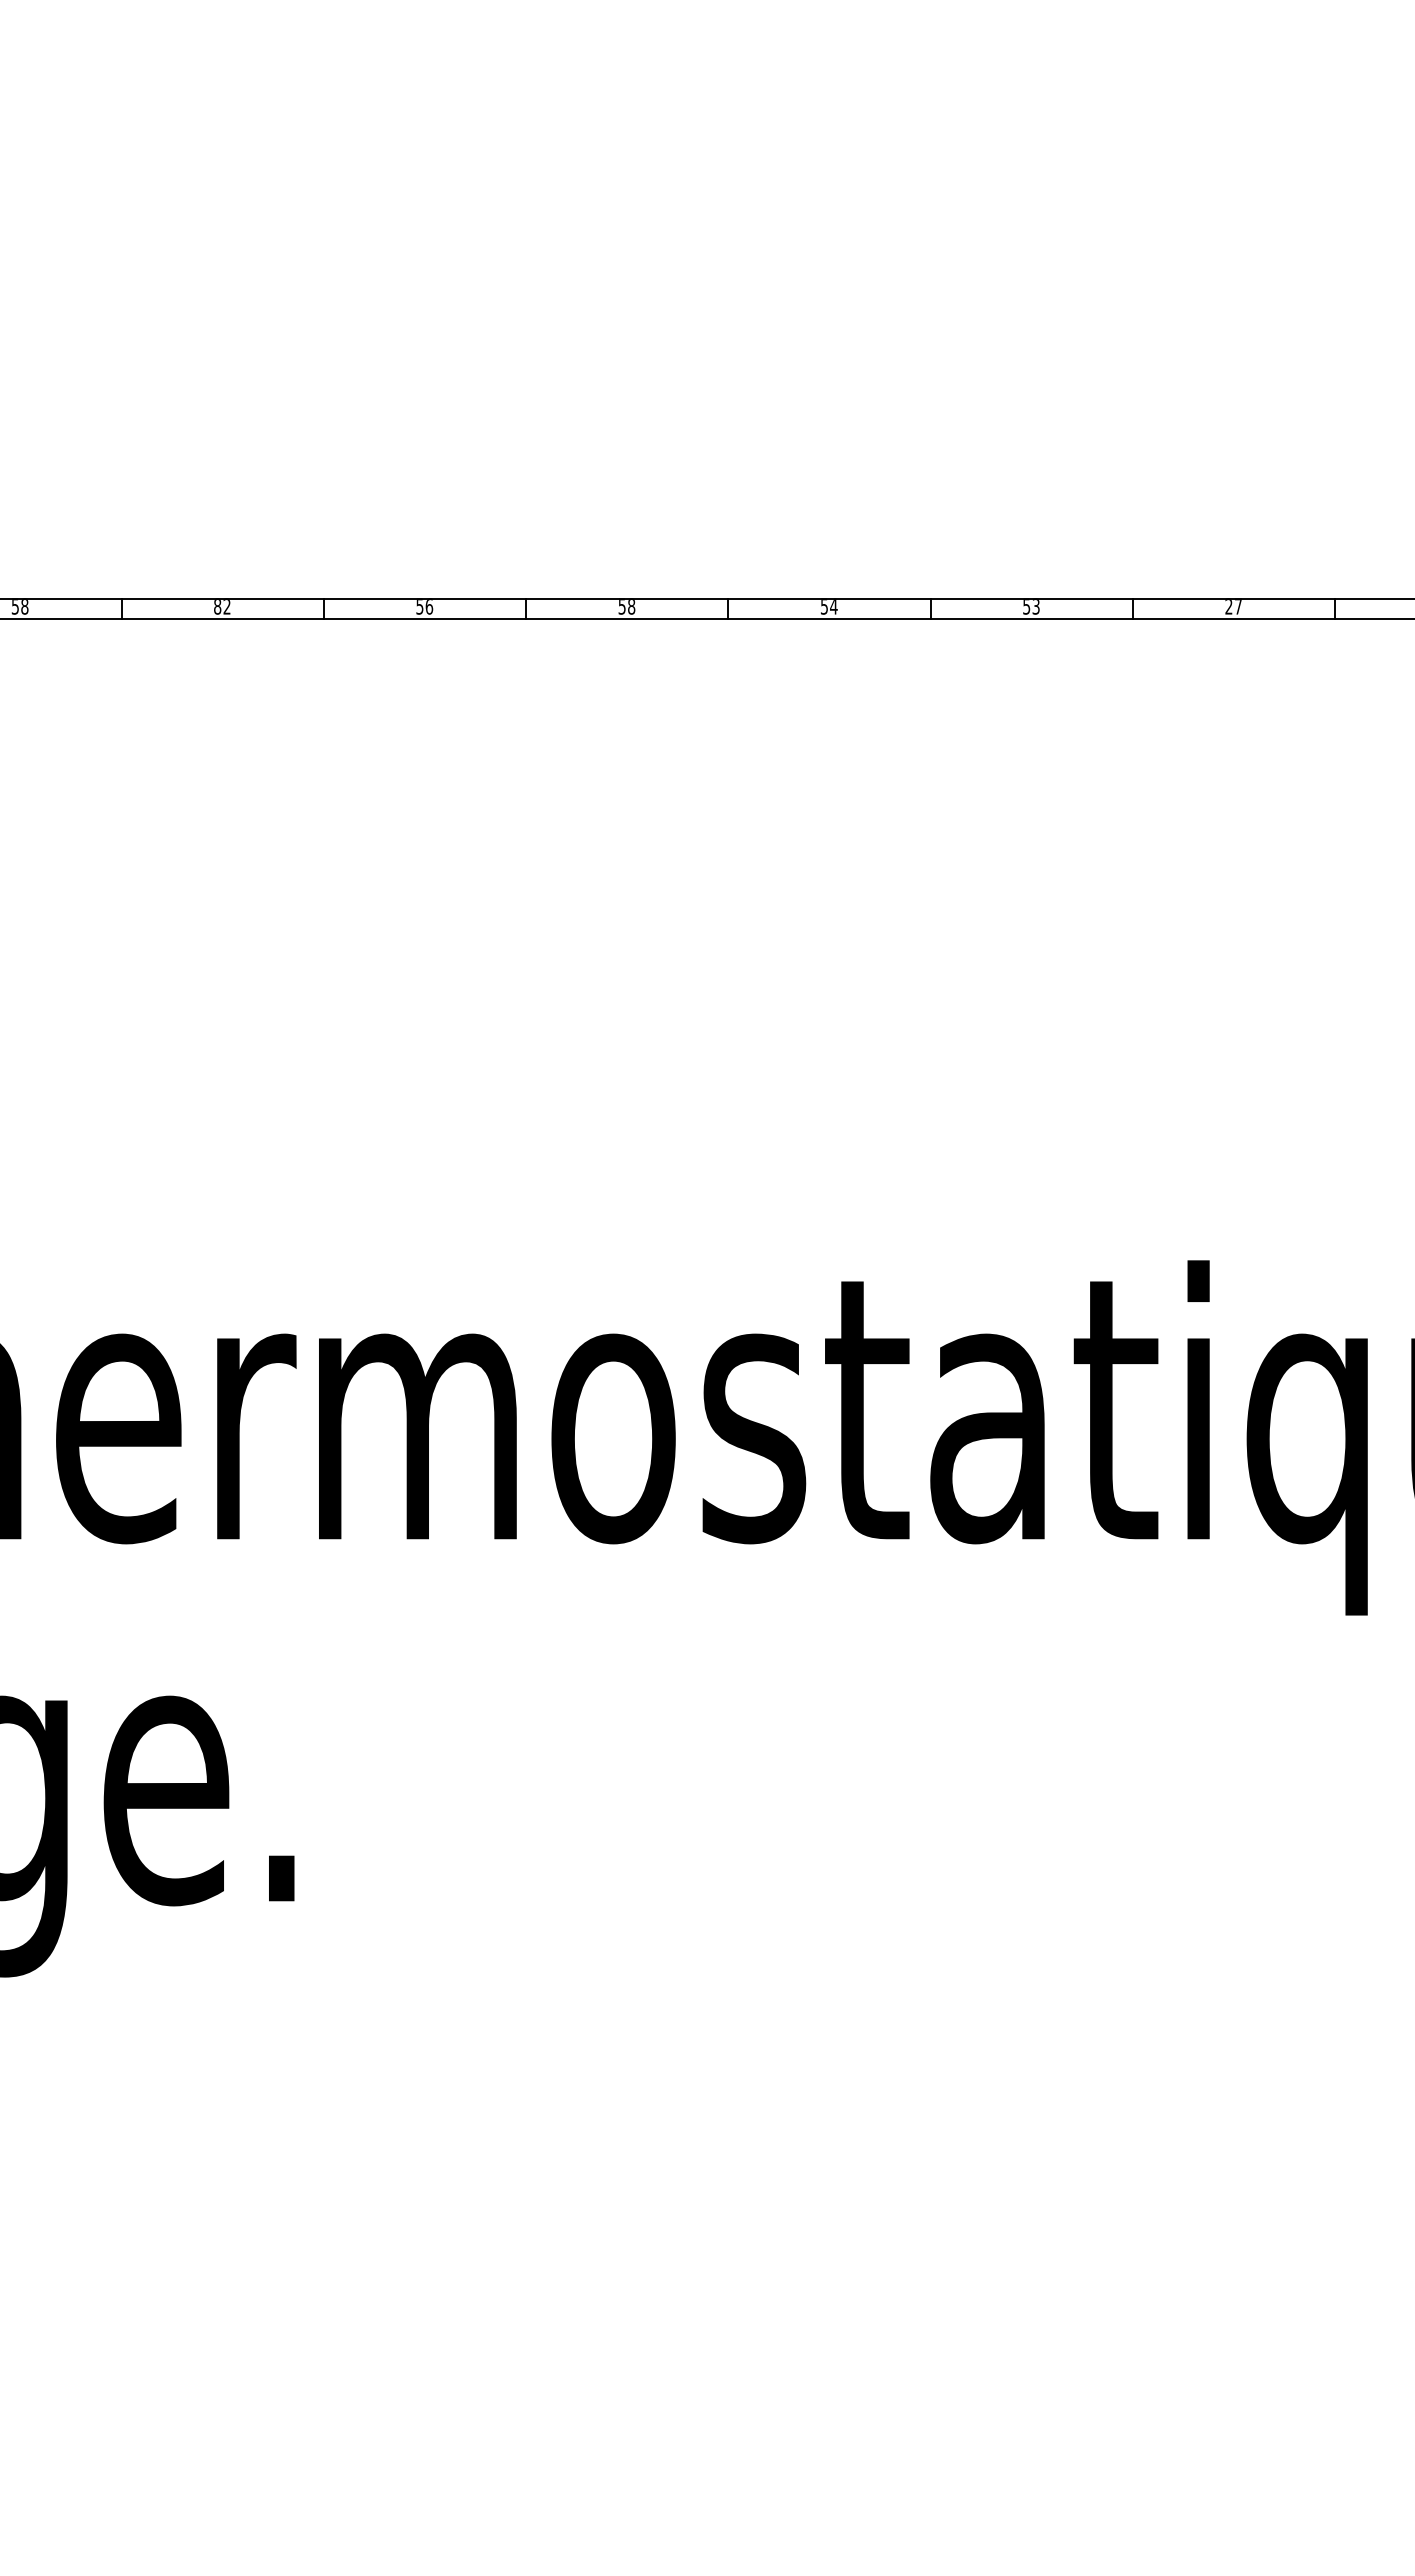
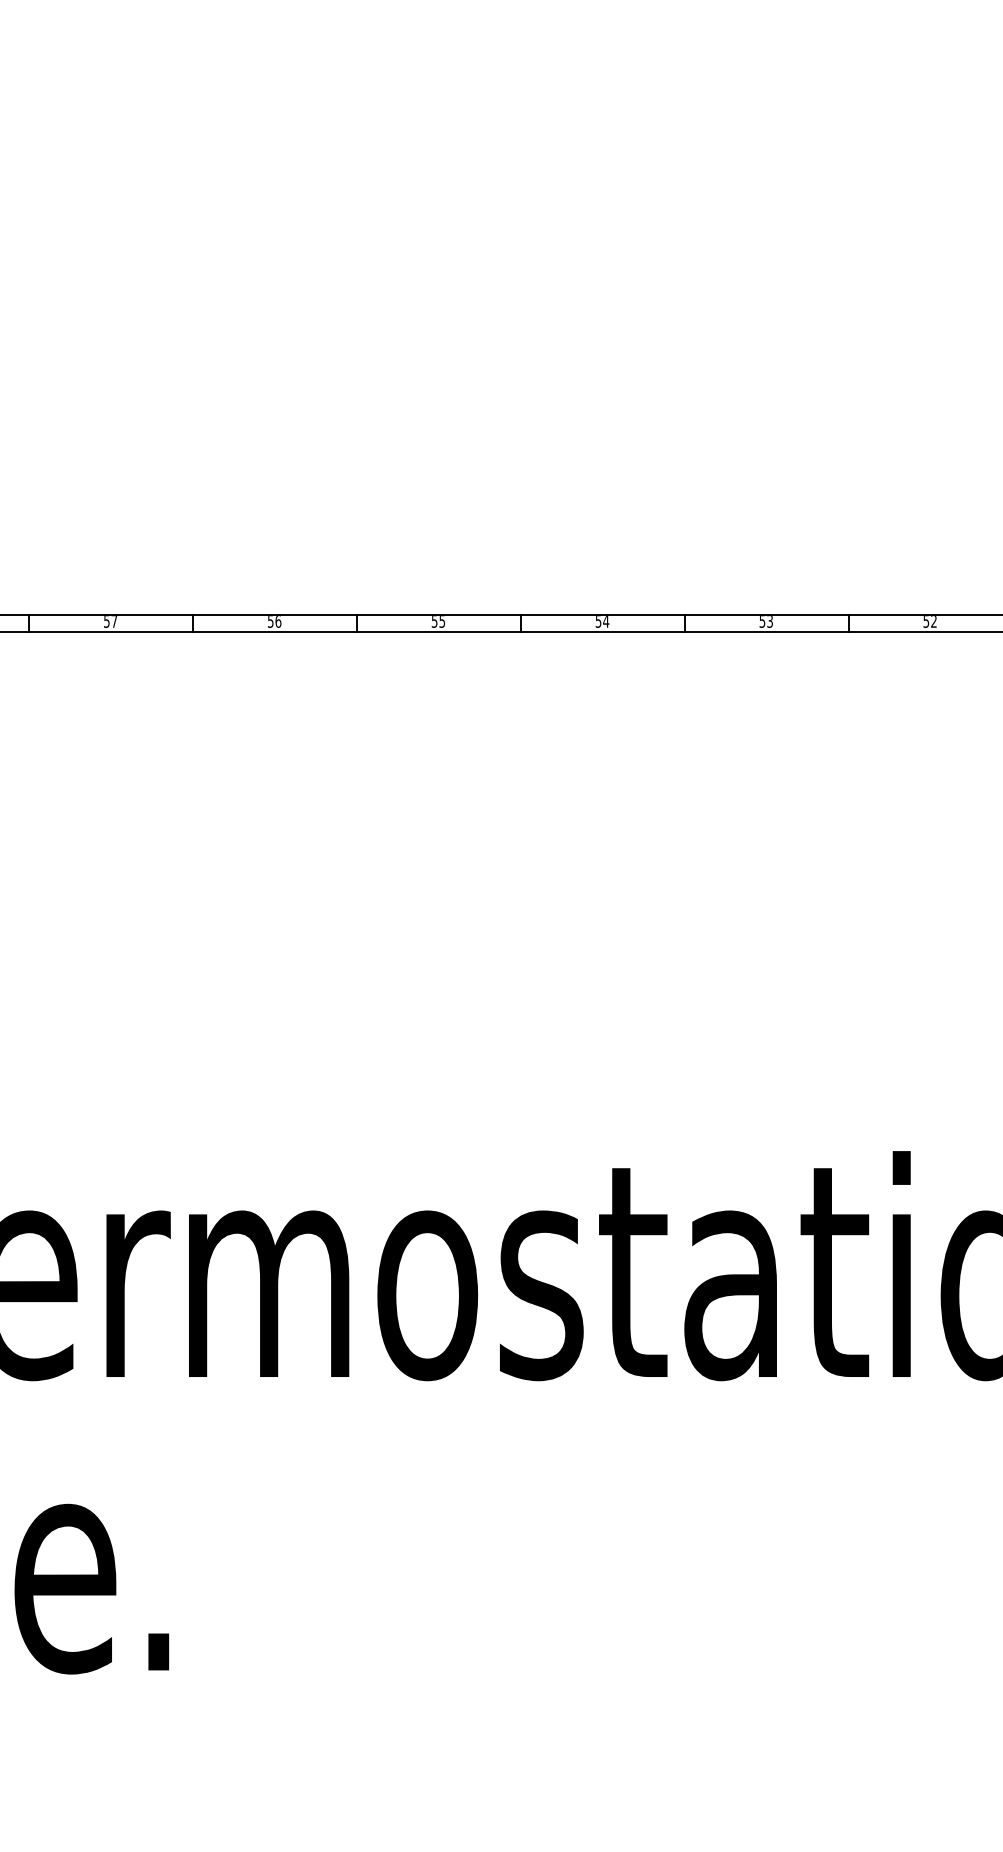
text: (222, 607) -> (110, 622), 82 -> 57
text: (631, 607) -> (442, 622), 58 -> 55
text: (1233, 607) -> (930, 622), 27 -> 52

